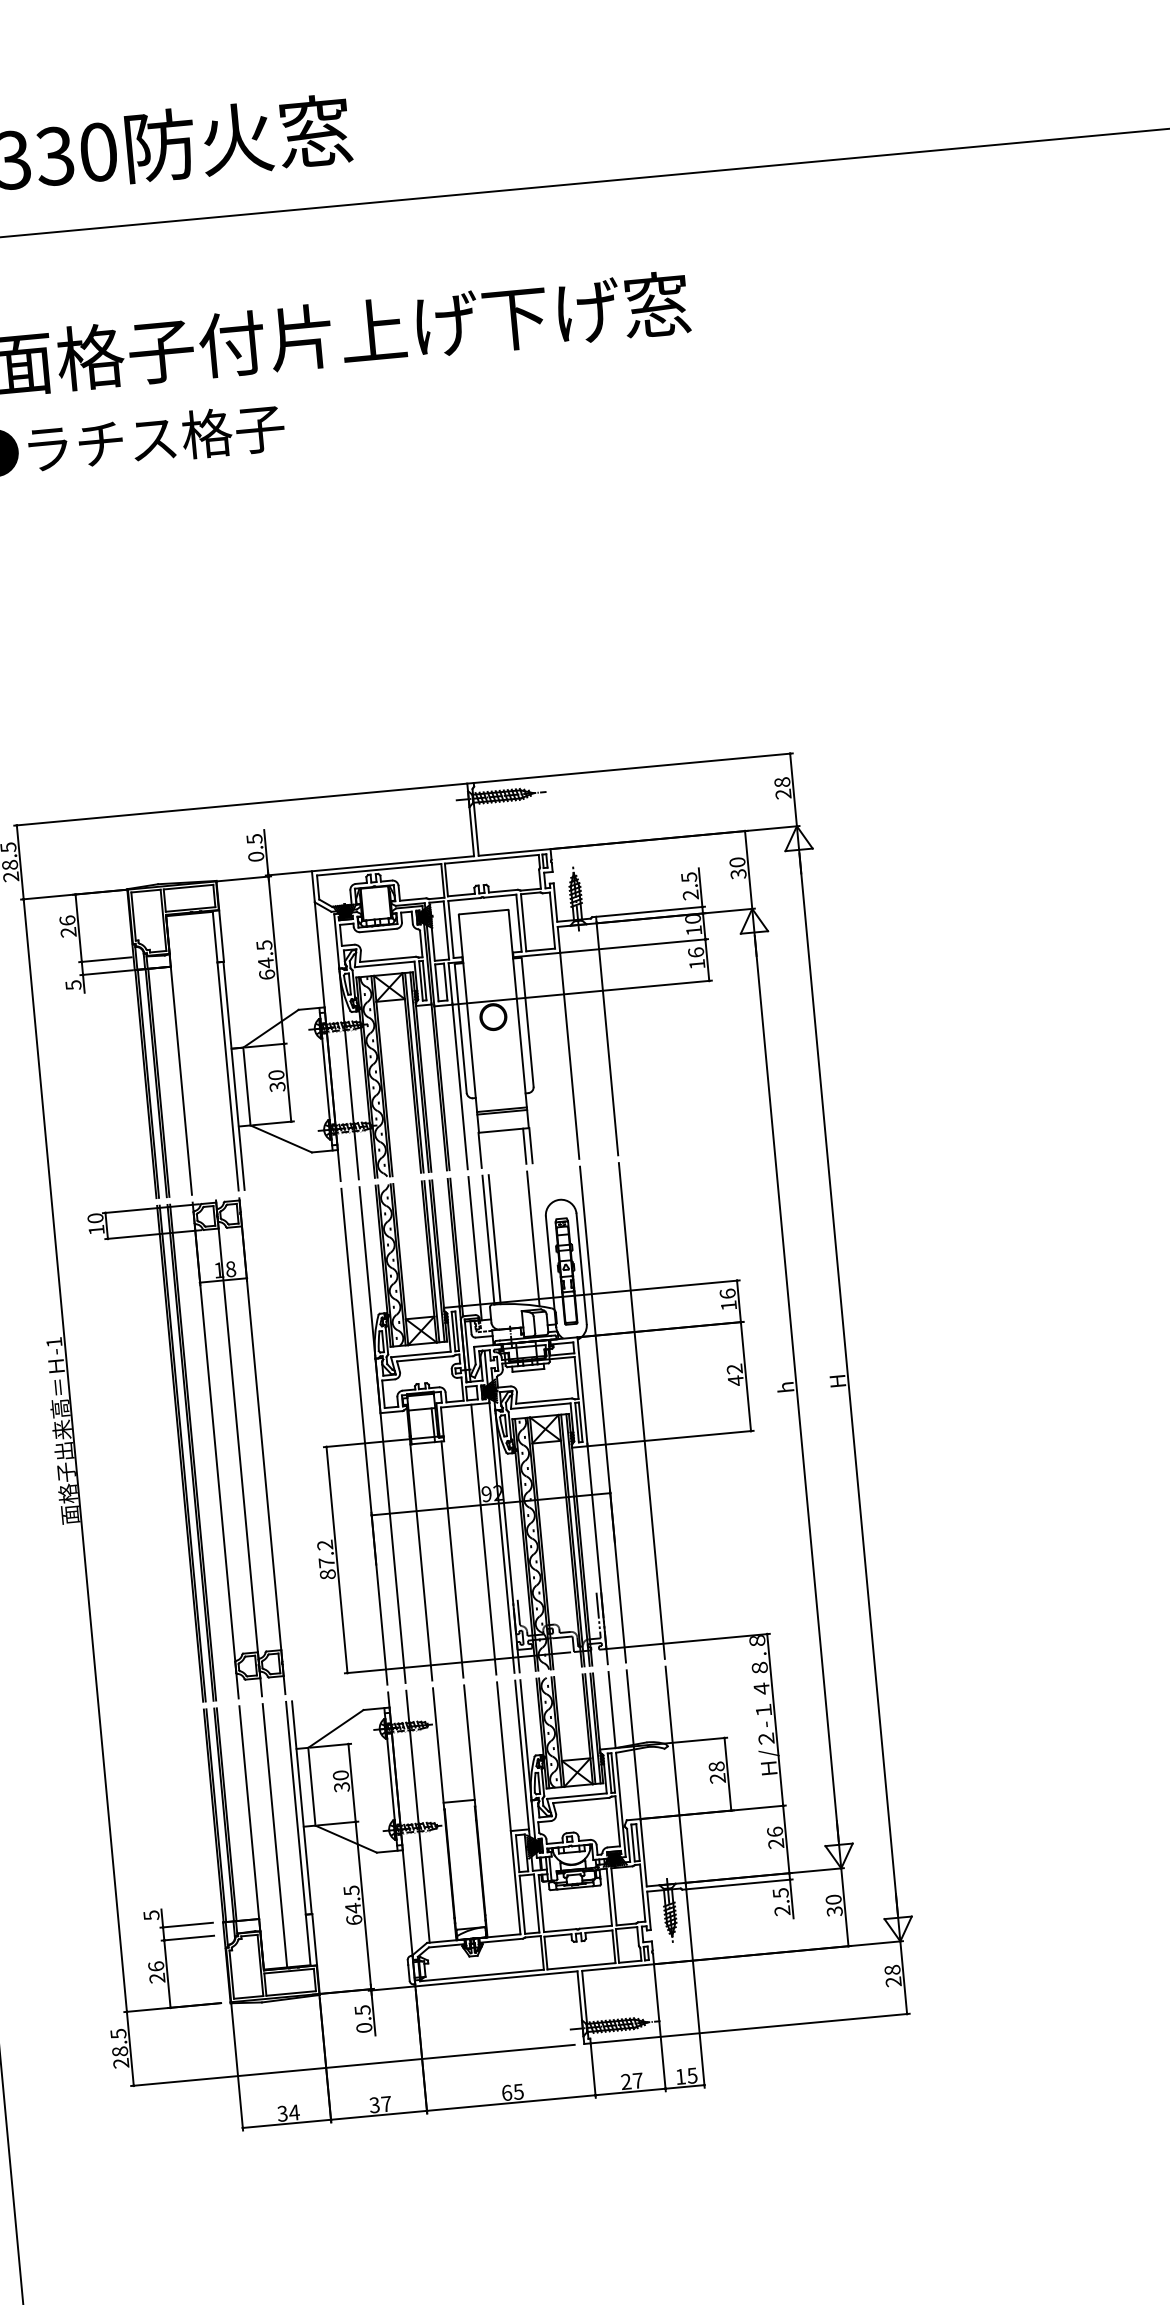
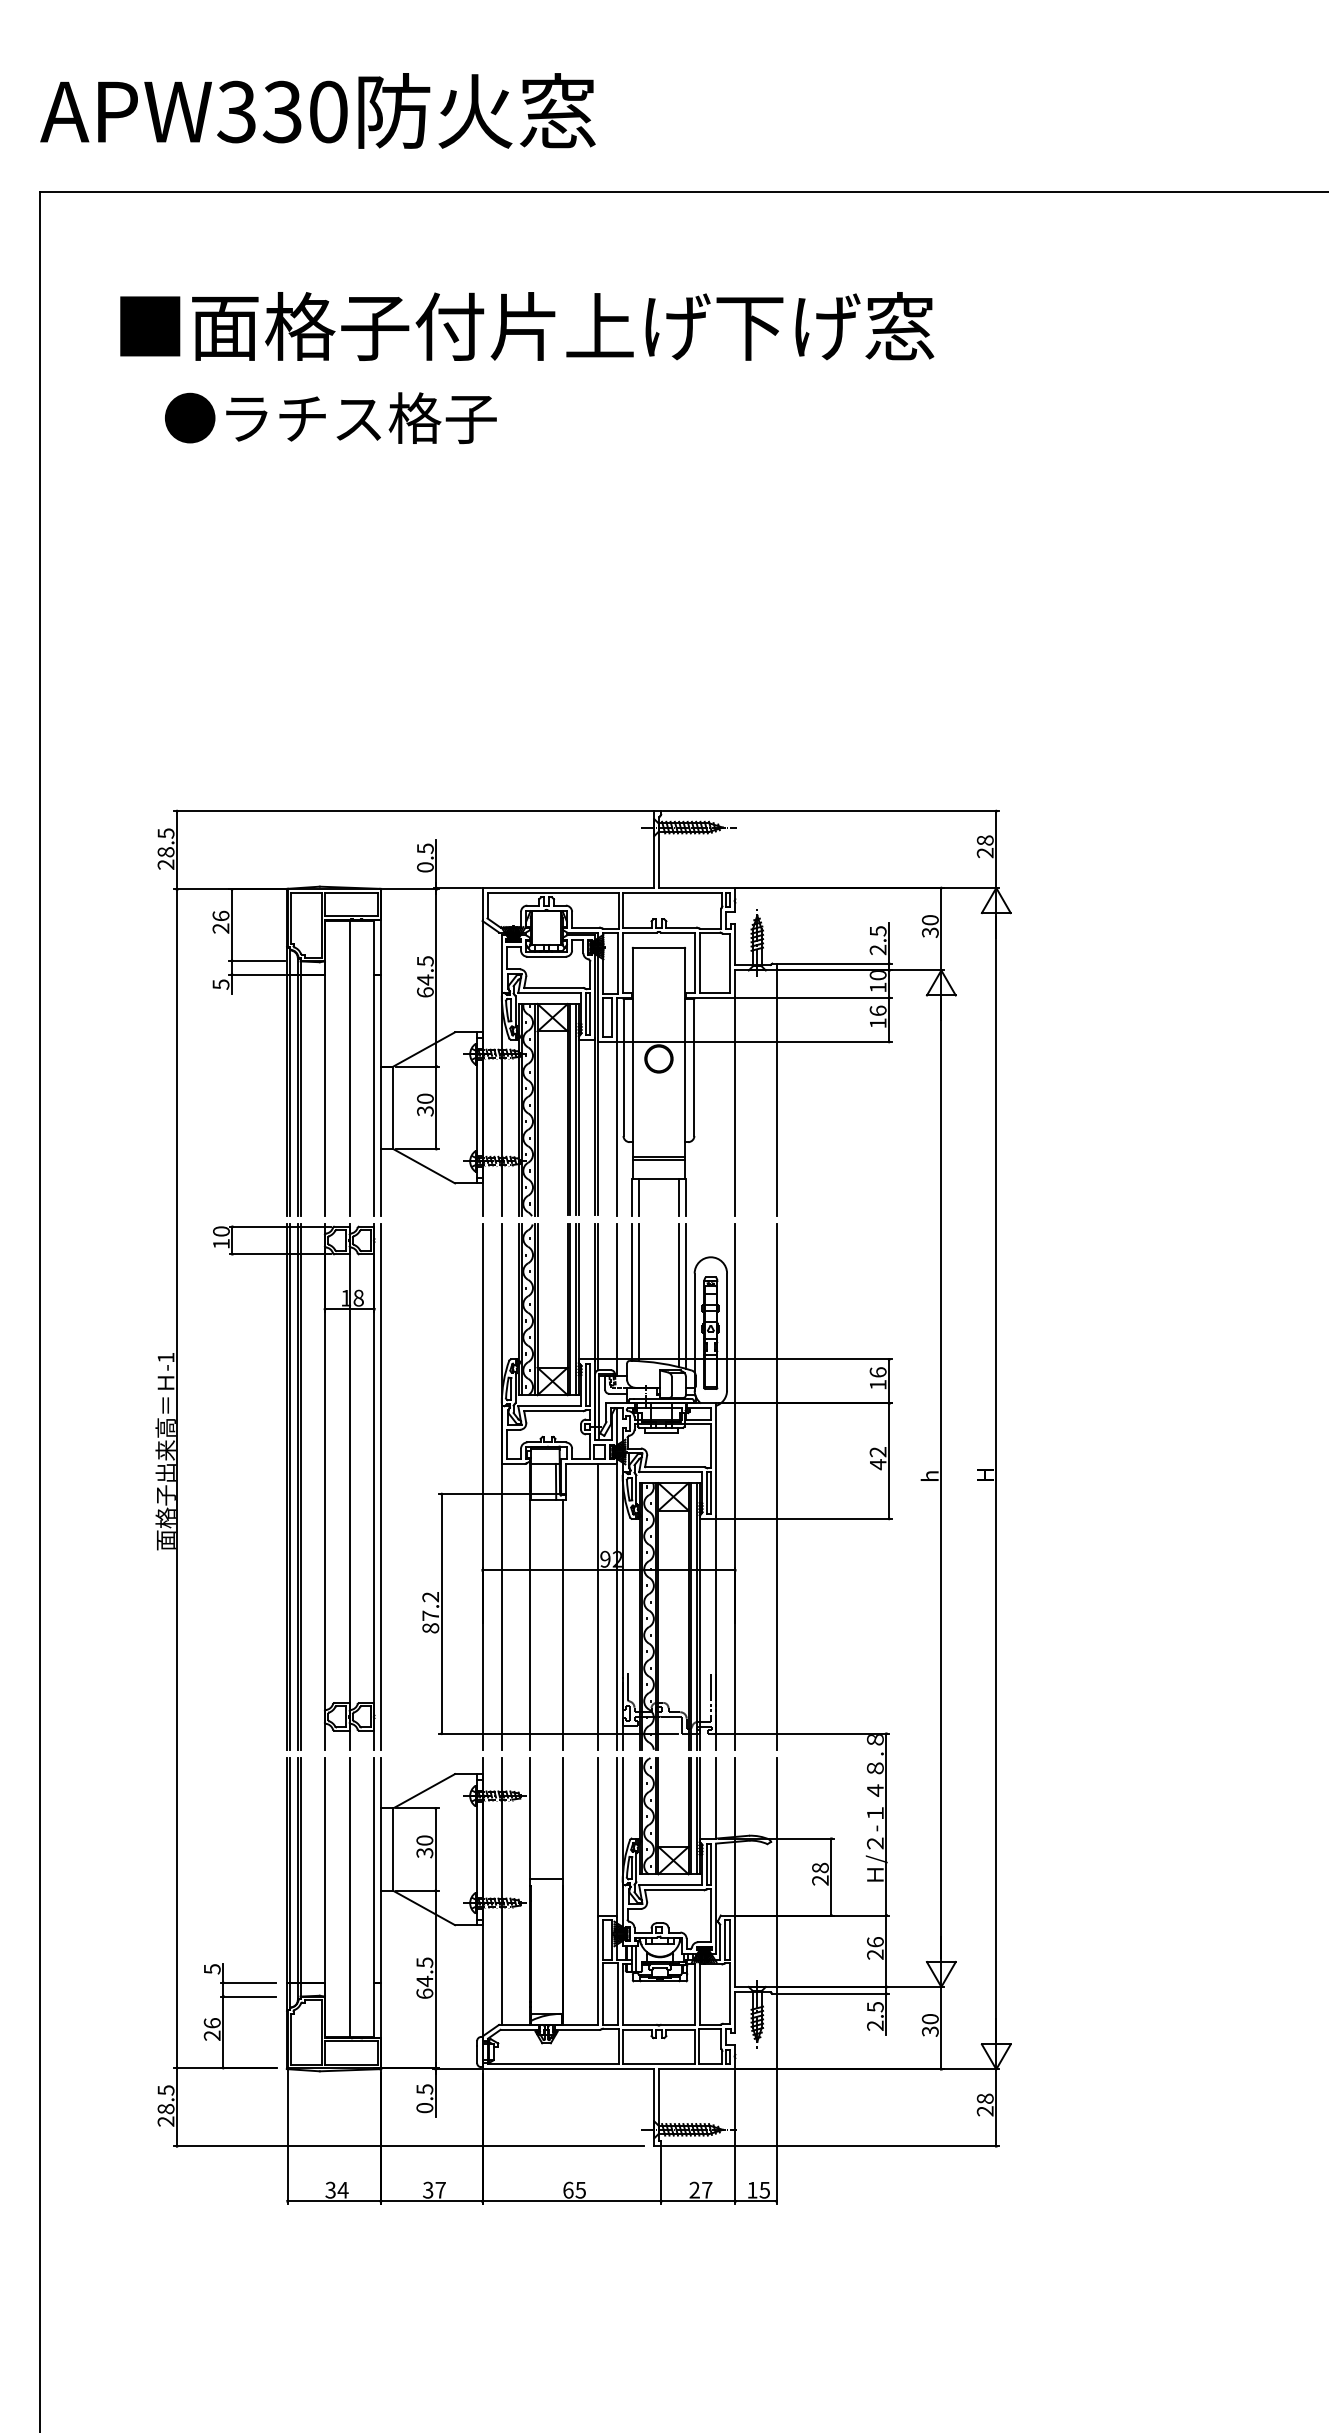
line: (202, 1053) -> (349, 1068), added
line: (486, 1149) -> (638, 1197), added
line: (539, 1239) -> (685, 1296), added
line: (268, 1445) -> (380, 1486), added

